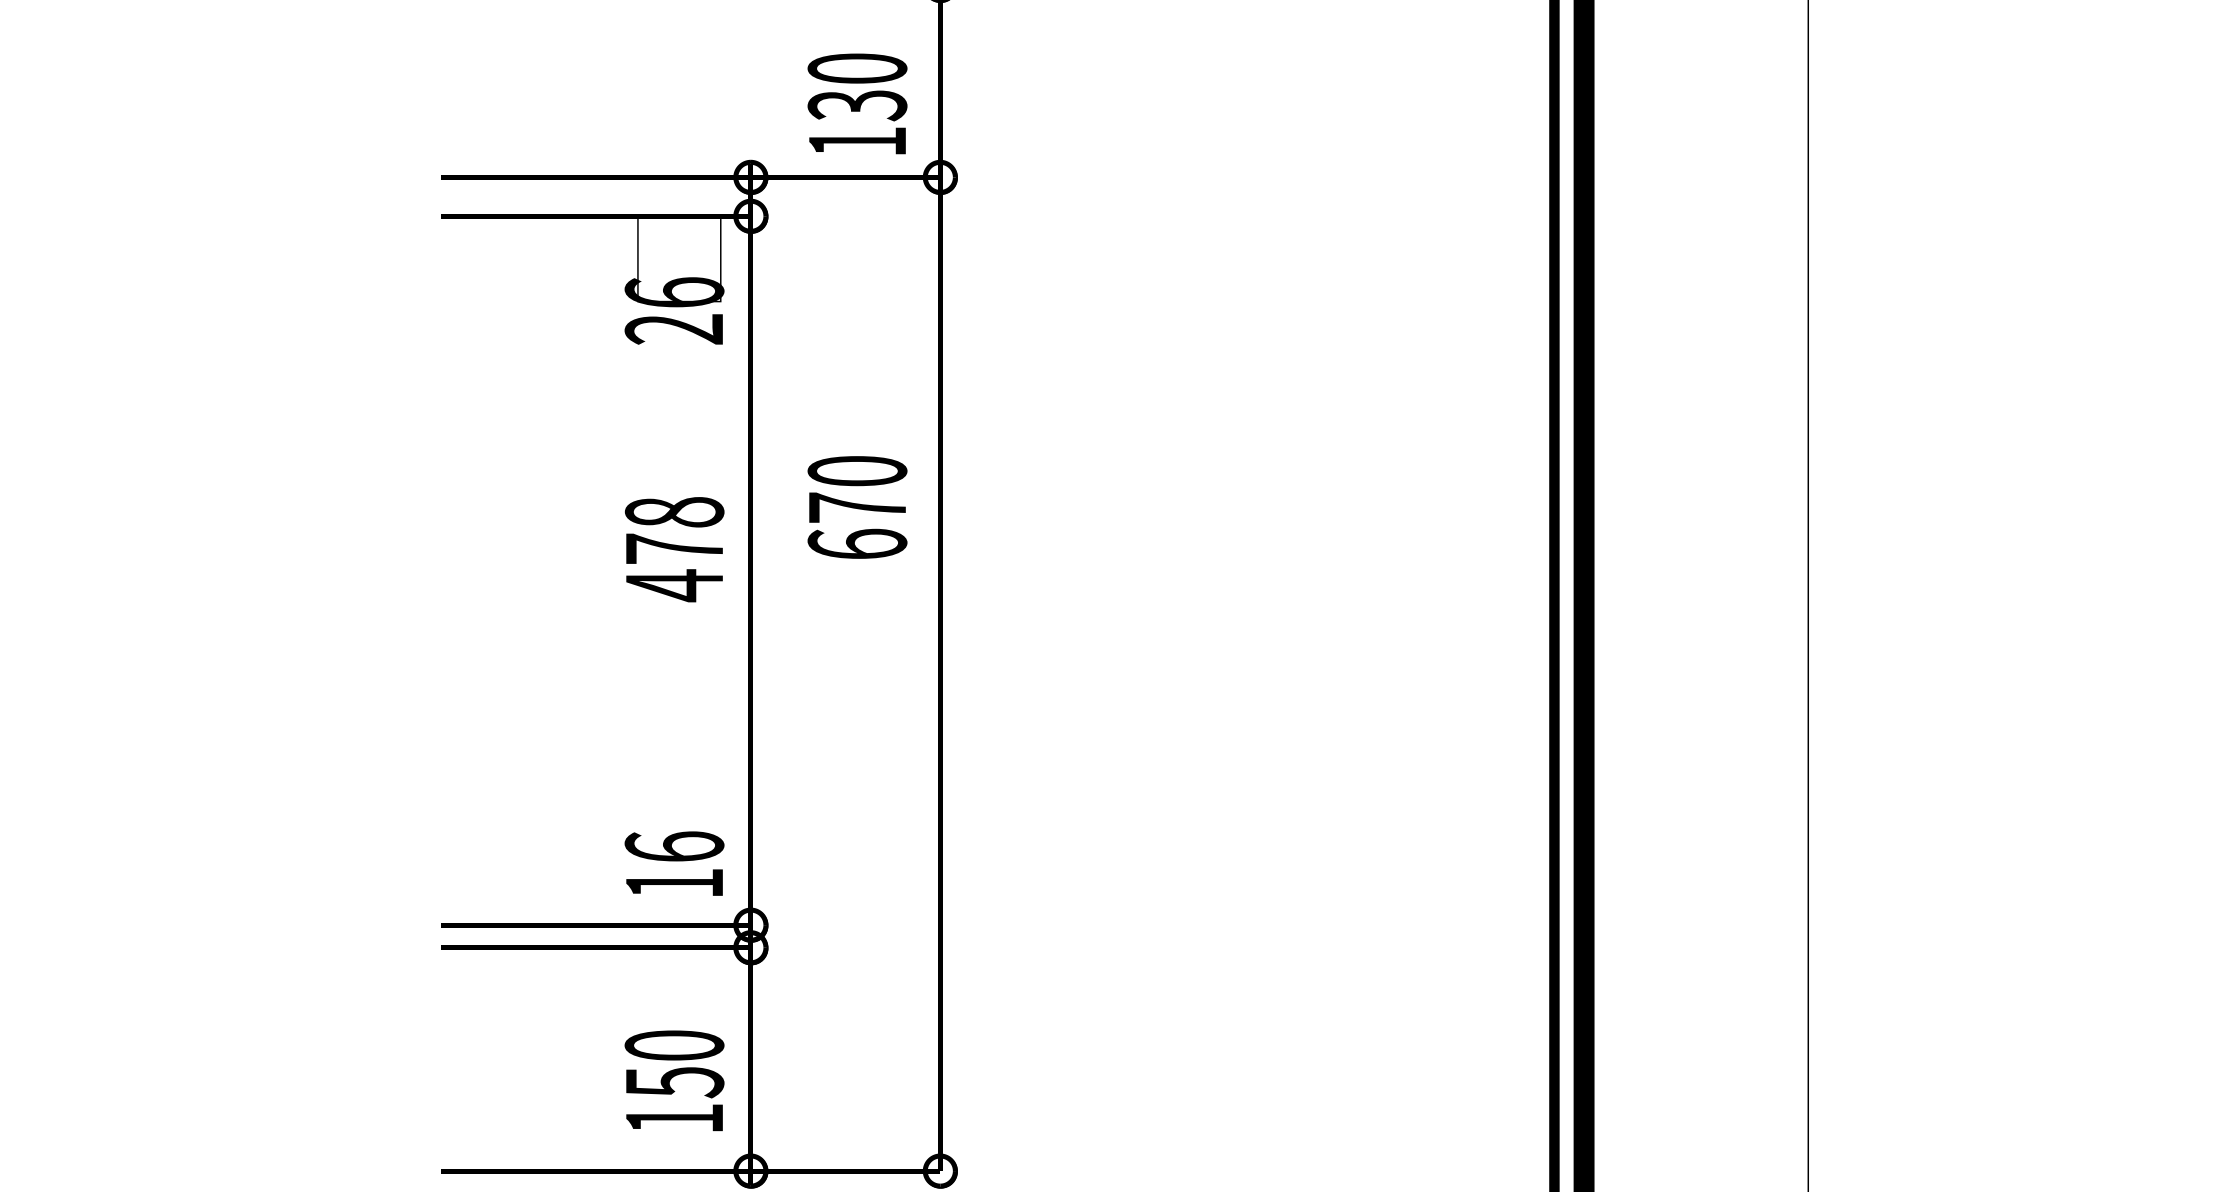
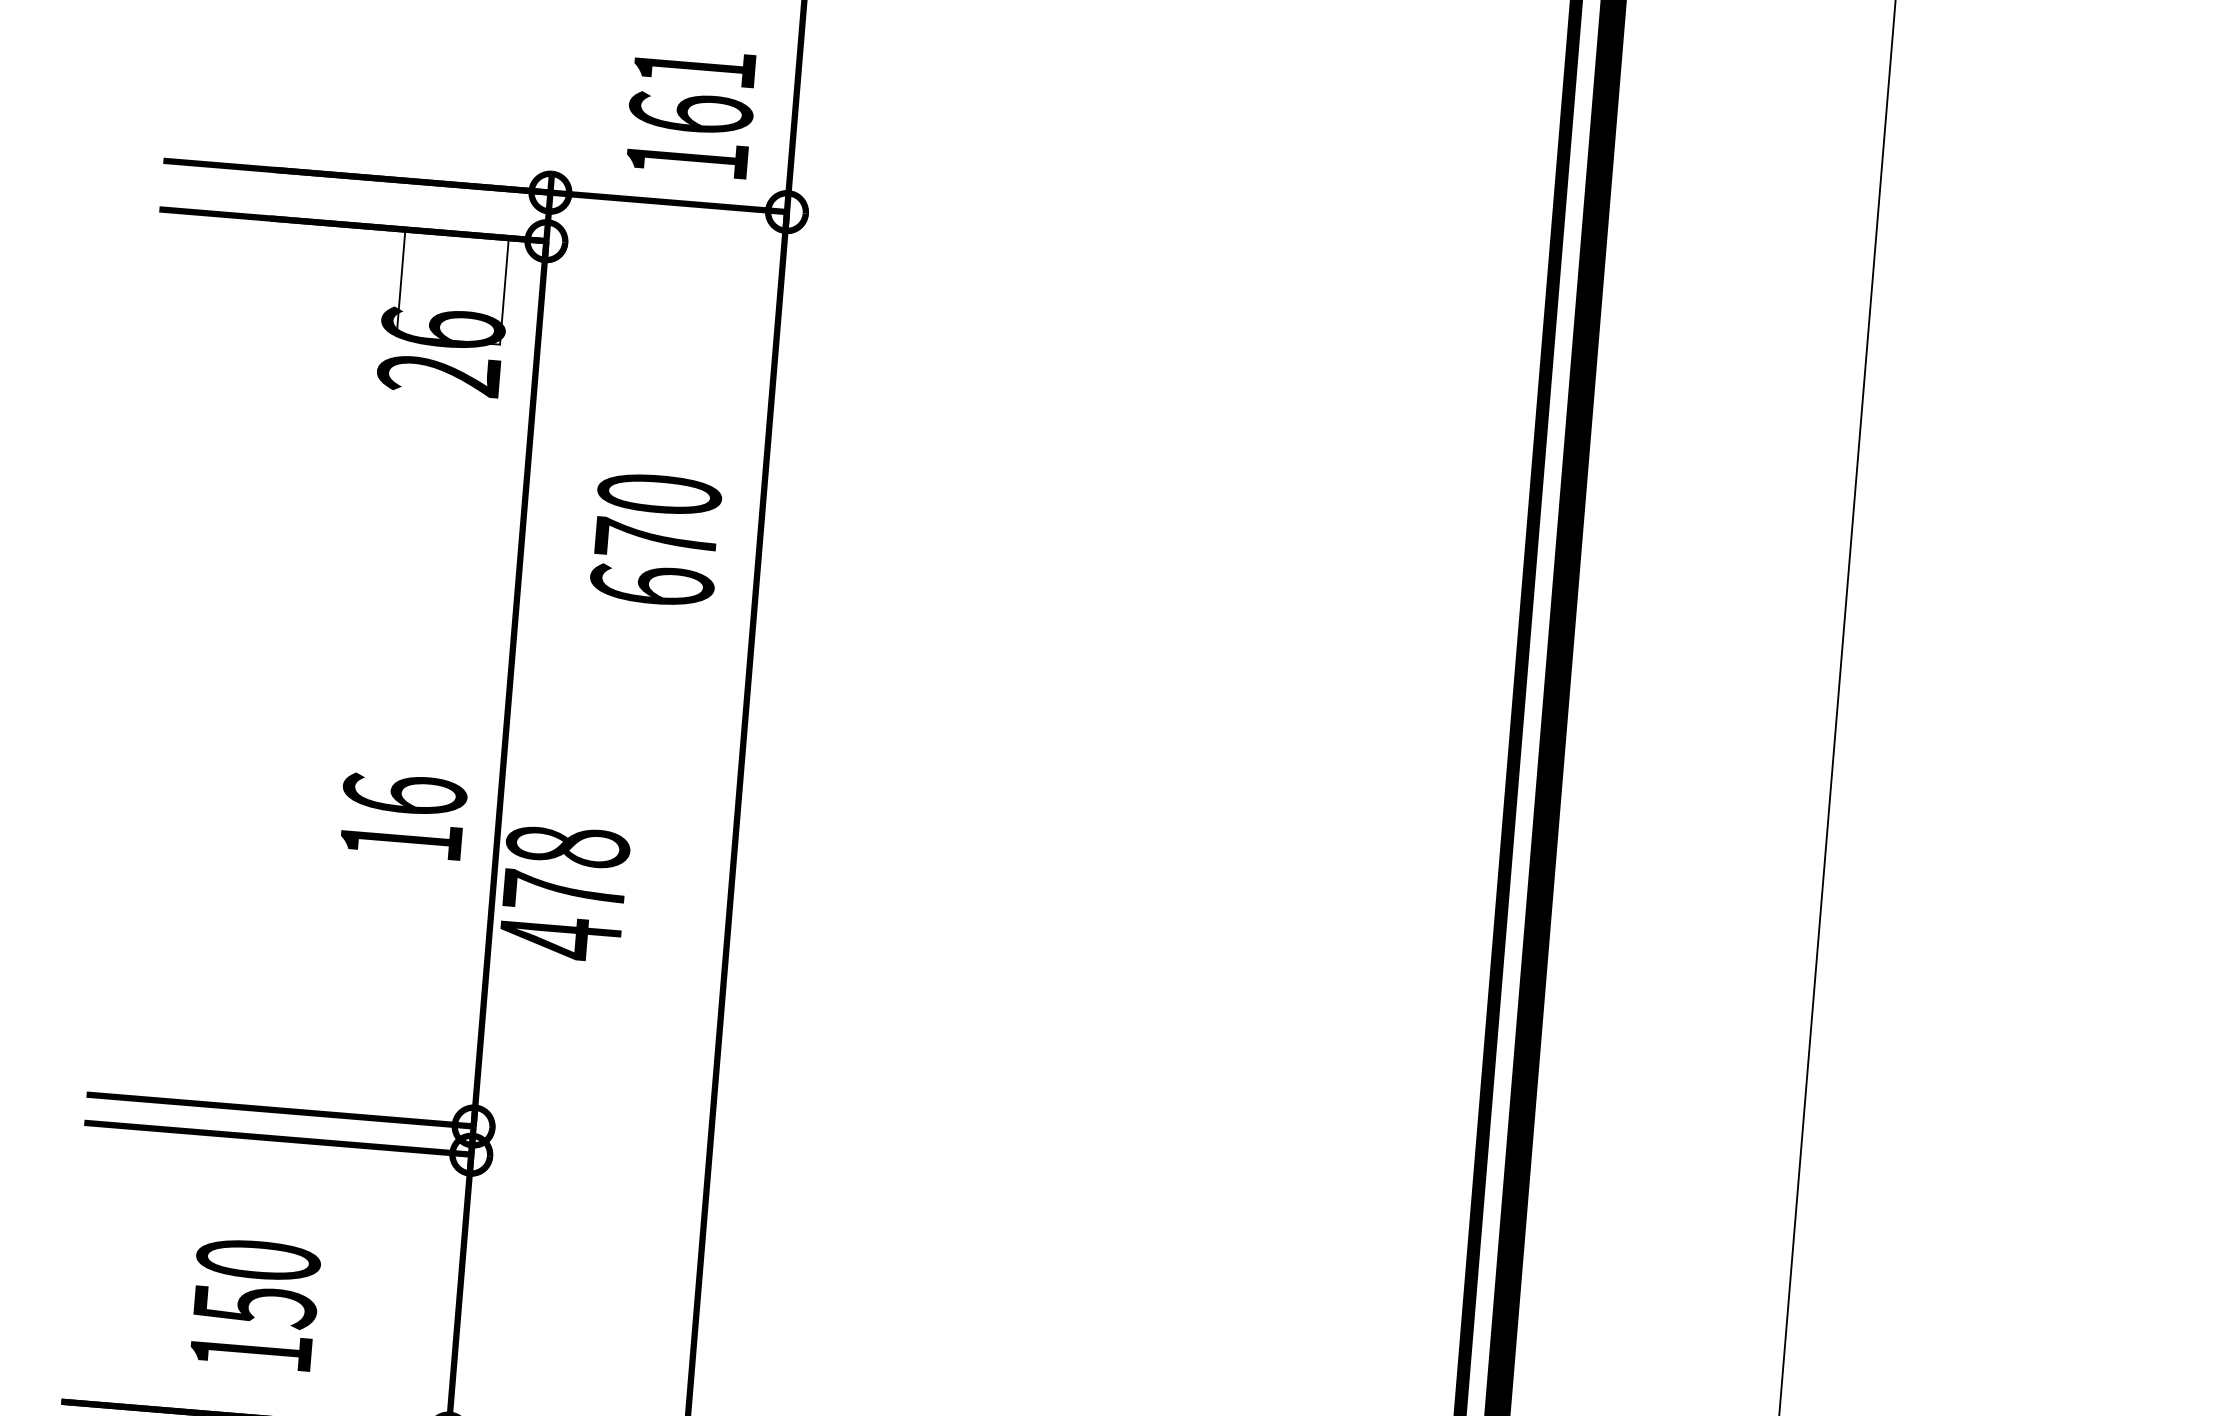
text: (857, 87) -> (692, 91), 130 -> 161
text: (857, 507) -> (655, 539), moved
text: (674, 549) -> (564, 892), moved
text: (674, 863) -> (403, 815), moved
text: (674, 1080) -> (254, 1303), moved

